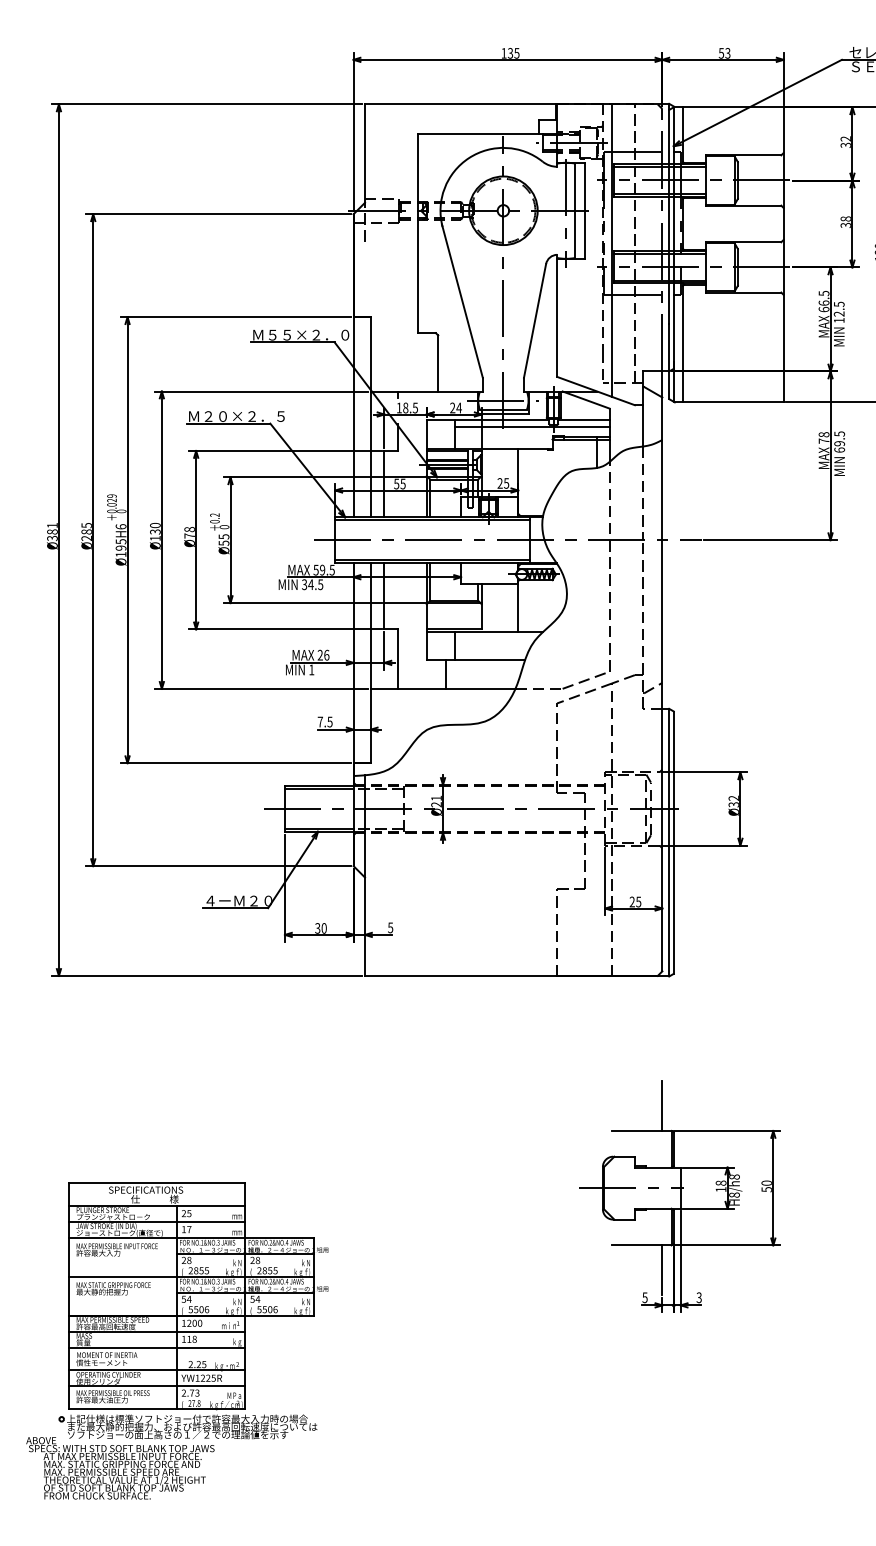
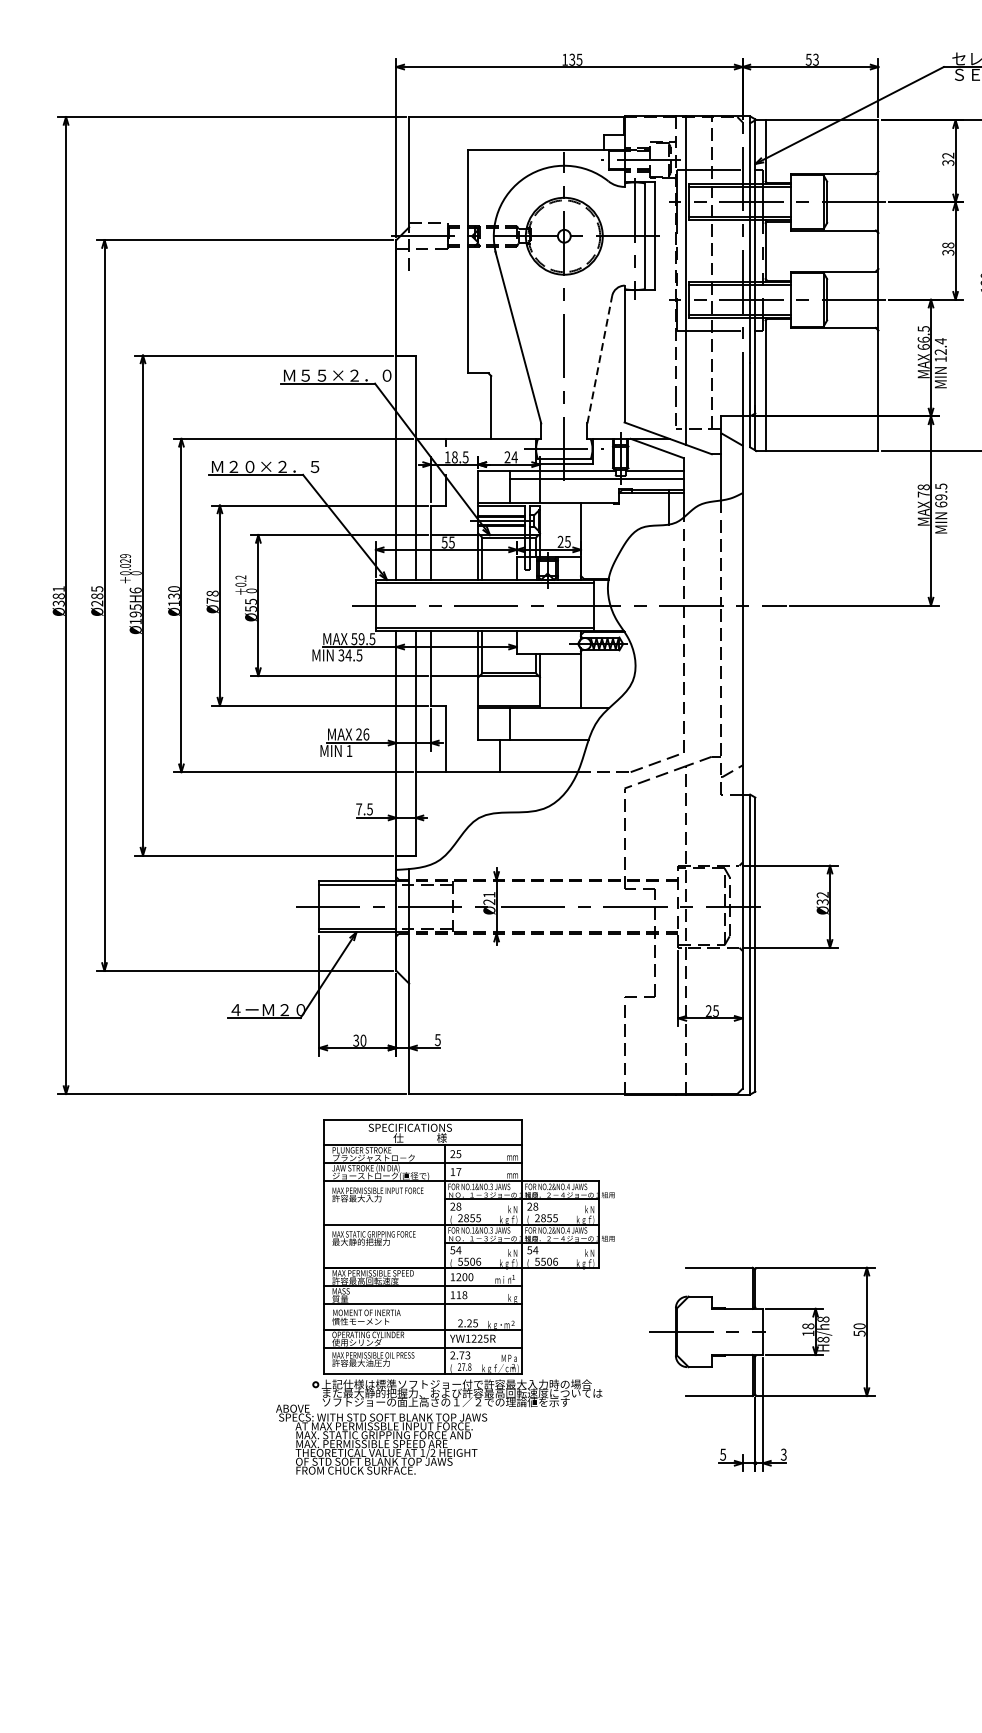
text: (839, 304) -> (941, 341), 12.5 -> 12.4
line: (535, 320) -> (600, 359), solid -> dashed
line: (662, 1105) -> (742, 1239), removed
line: (662, 1270) -> (742, 1424), removed
part: (177, 1340) -> (445, 1296), moved

